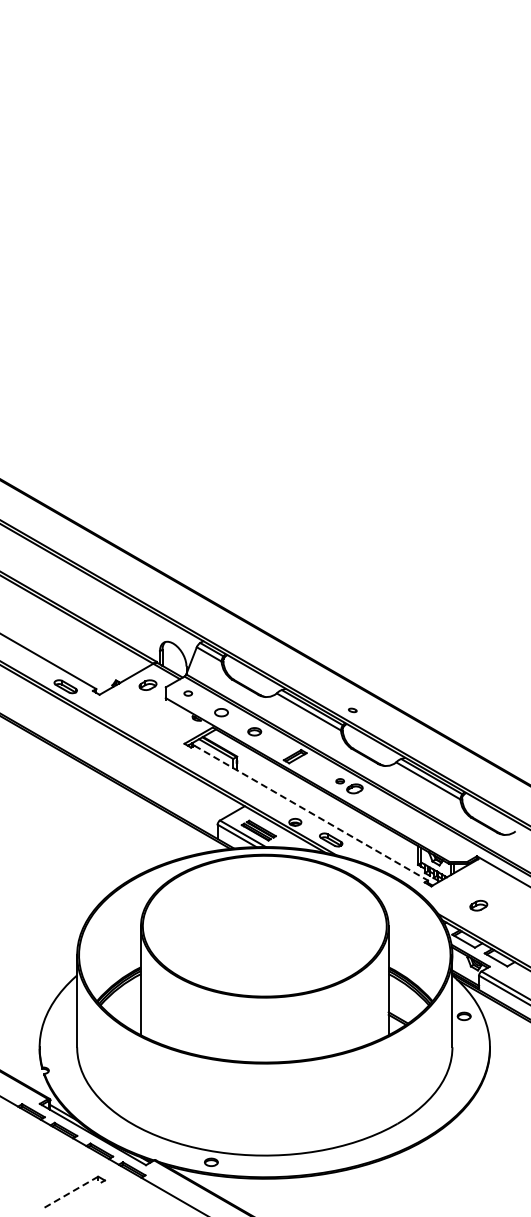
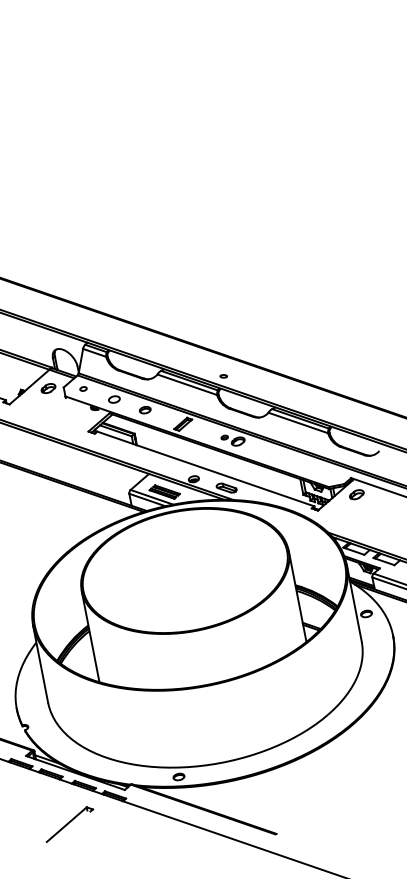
line: (311, 813) -> (205, 469), dashed -> solid
part: (478, 905) -> (356, 494), moved
line: (70, 1192) -> (66, 825), dashed -> solid

